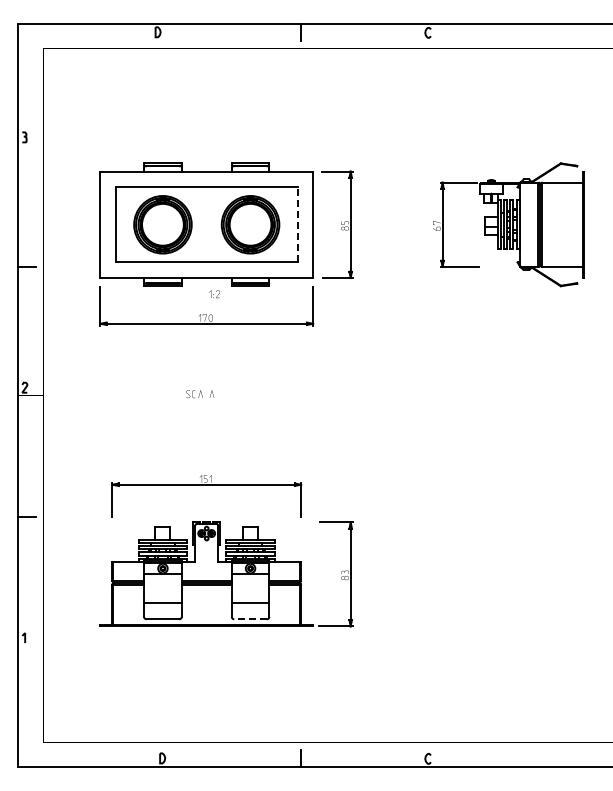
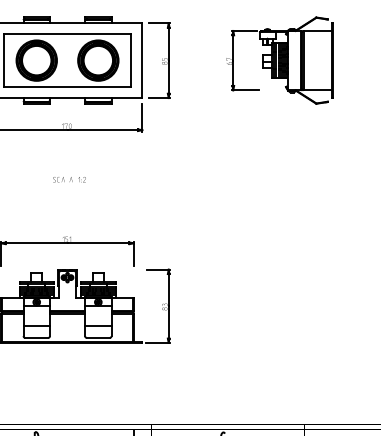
line: (297, 224) -> (131, 60), dashed -> solid
part: (214, 294) -> (82, 179), moved
line: (250, 619) -> (98, 338), dashed -> solid

